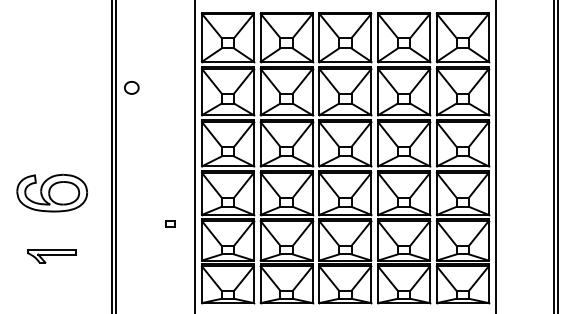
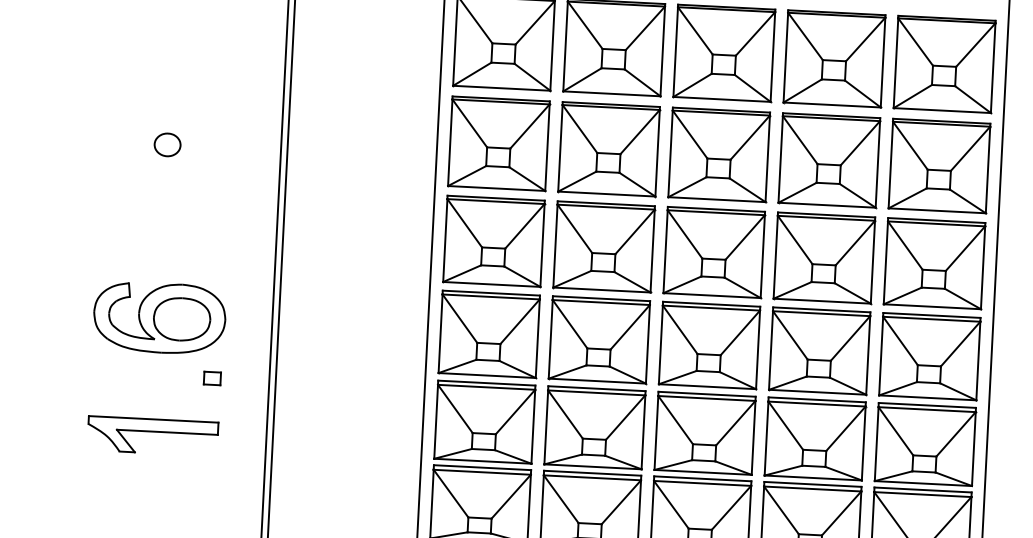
part: (131, 87) -> (167, 144), moved
part: (170, 223) -> (211, 377), moved
part: (51, 256) -> (152, 436), size x1.43

